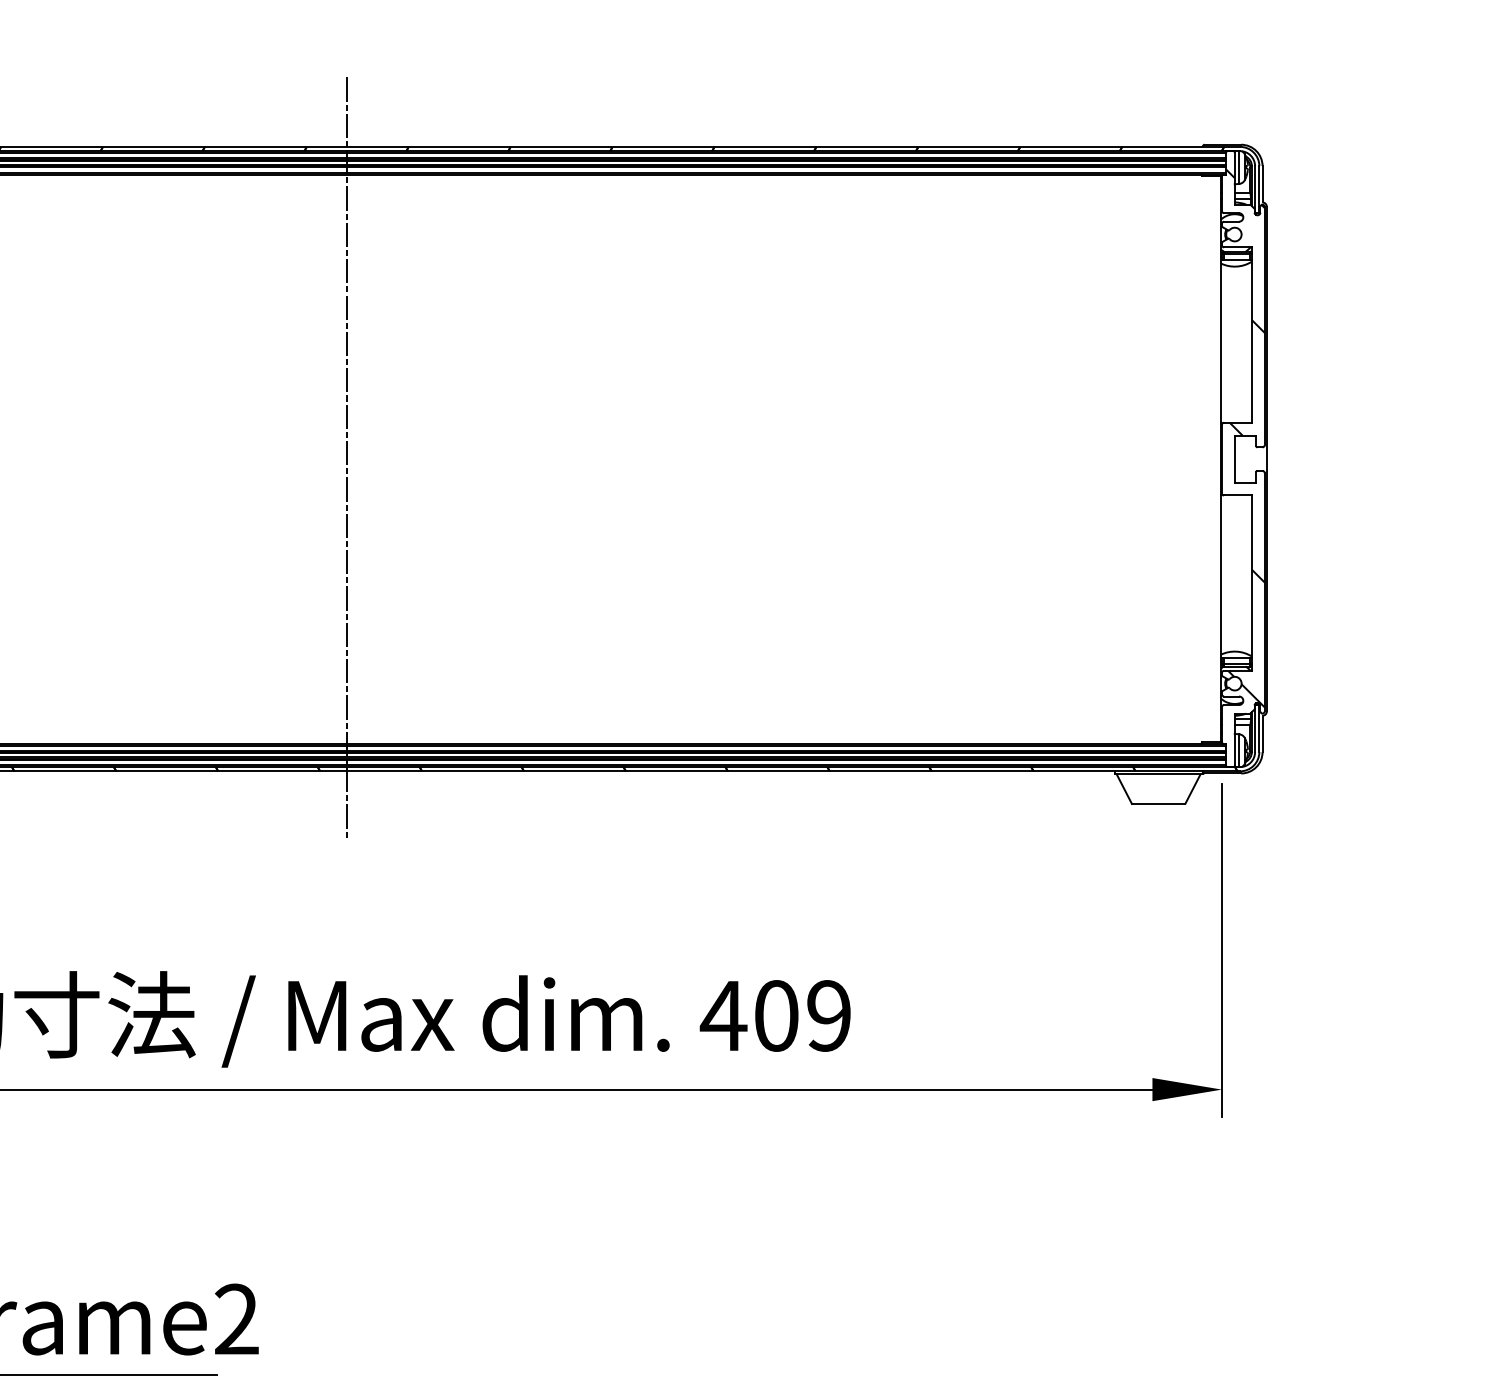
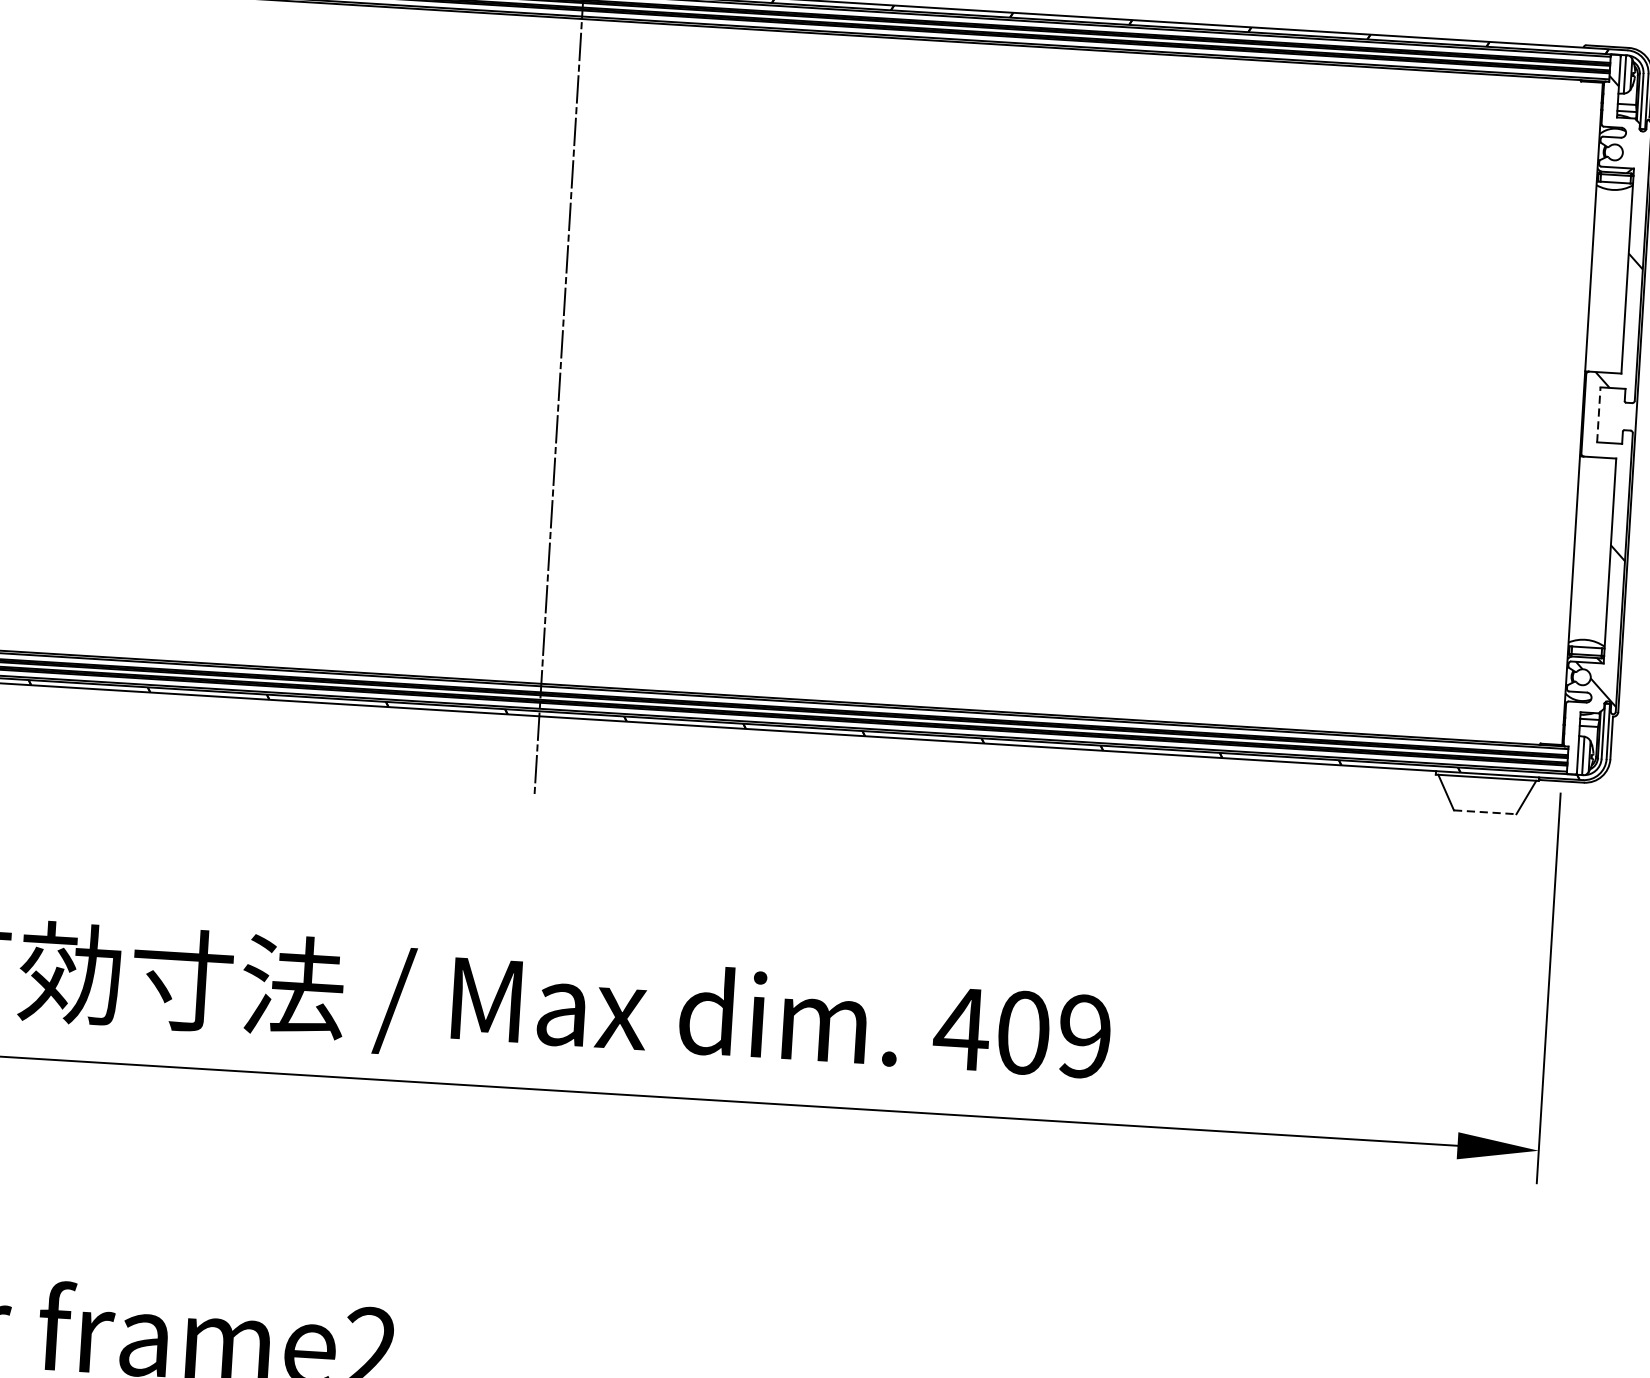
line: (1234, 459) -> (1598, 415), solid -> dashed
line: (1158, 803) -> (1485, 811), solid -> dashed

